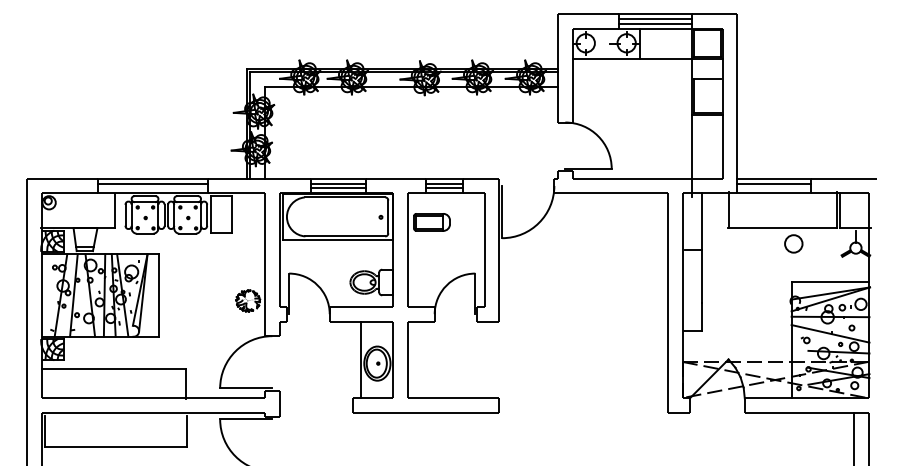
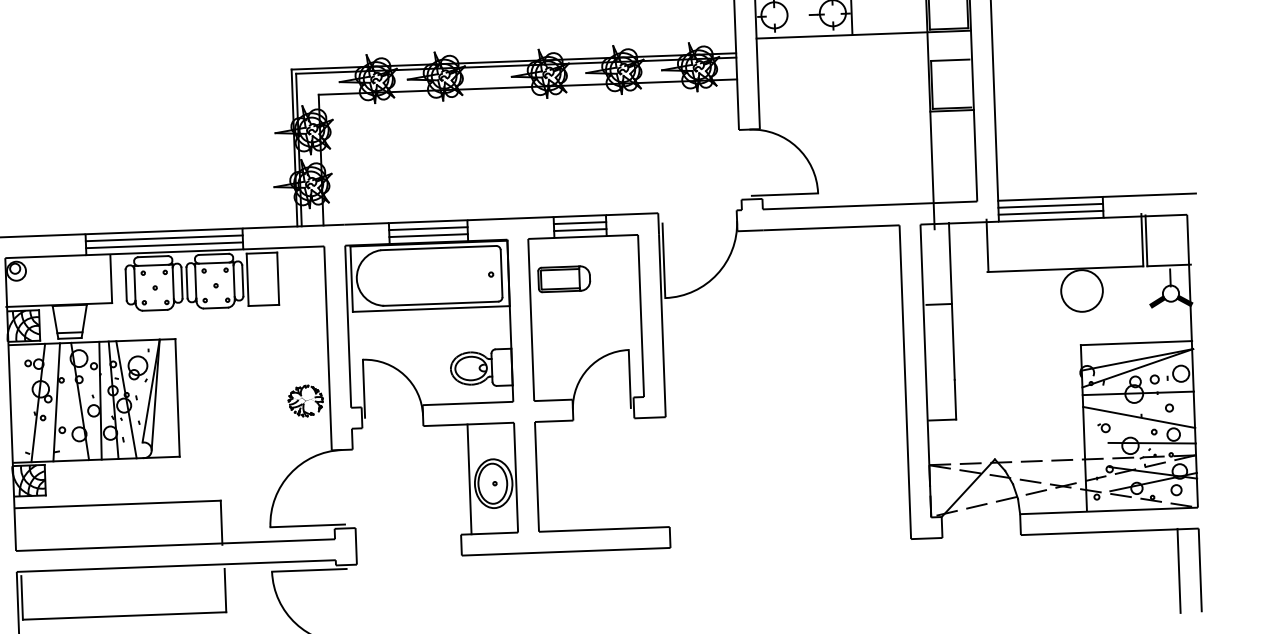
line: (153, 188) -> (164, 245), added
line: (773, 188) -> (1050, 212), added
circle: (793, 243) -> (1081, 290), size x1.67

